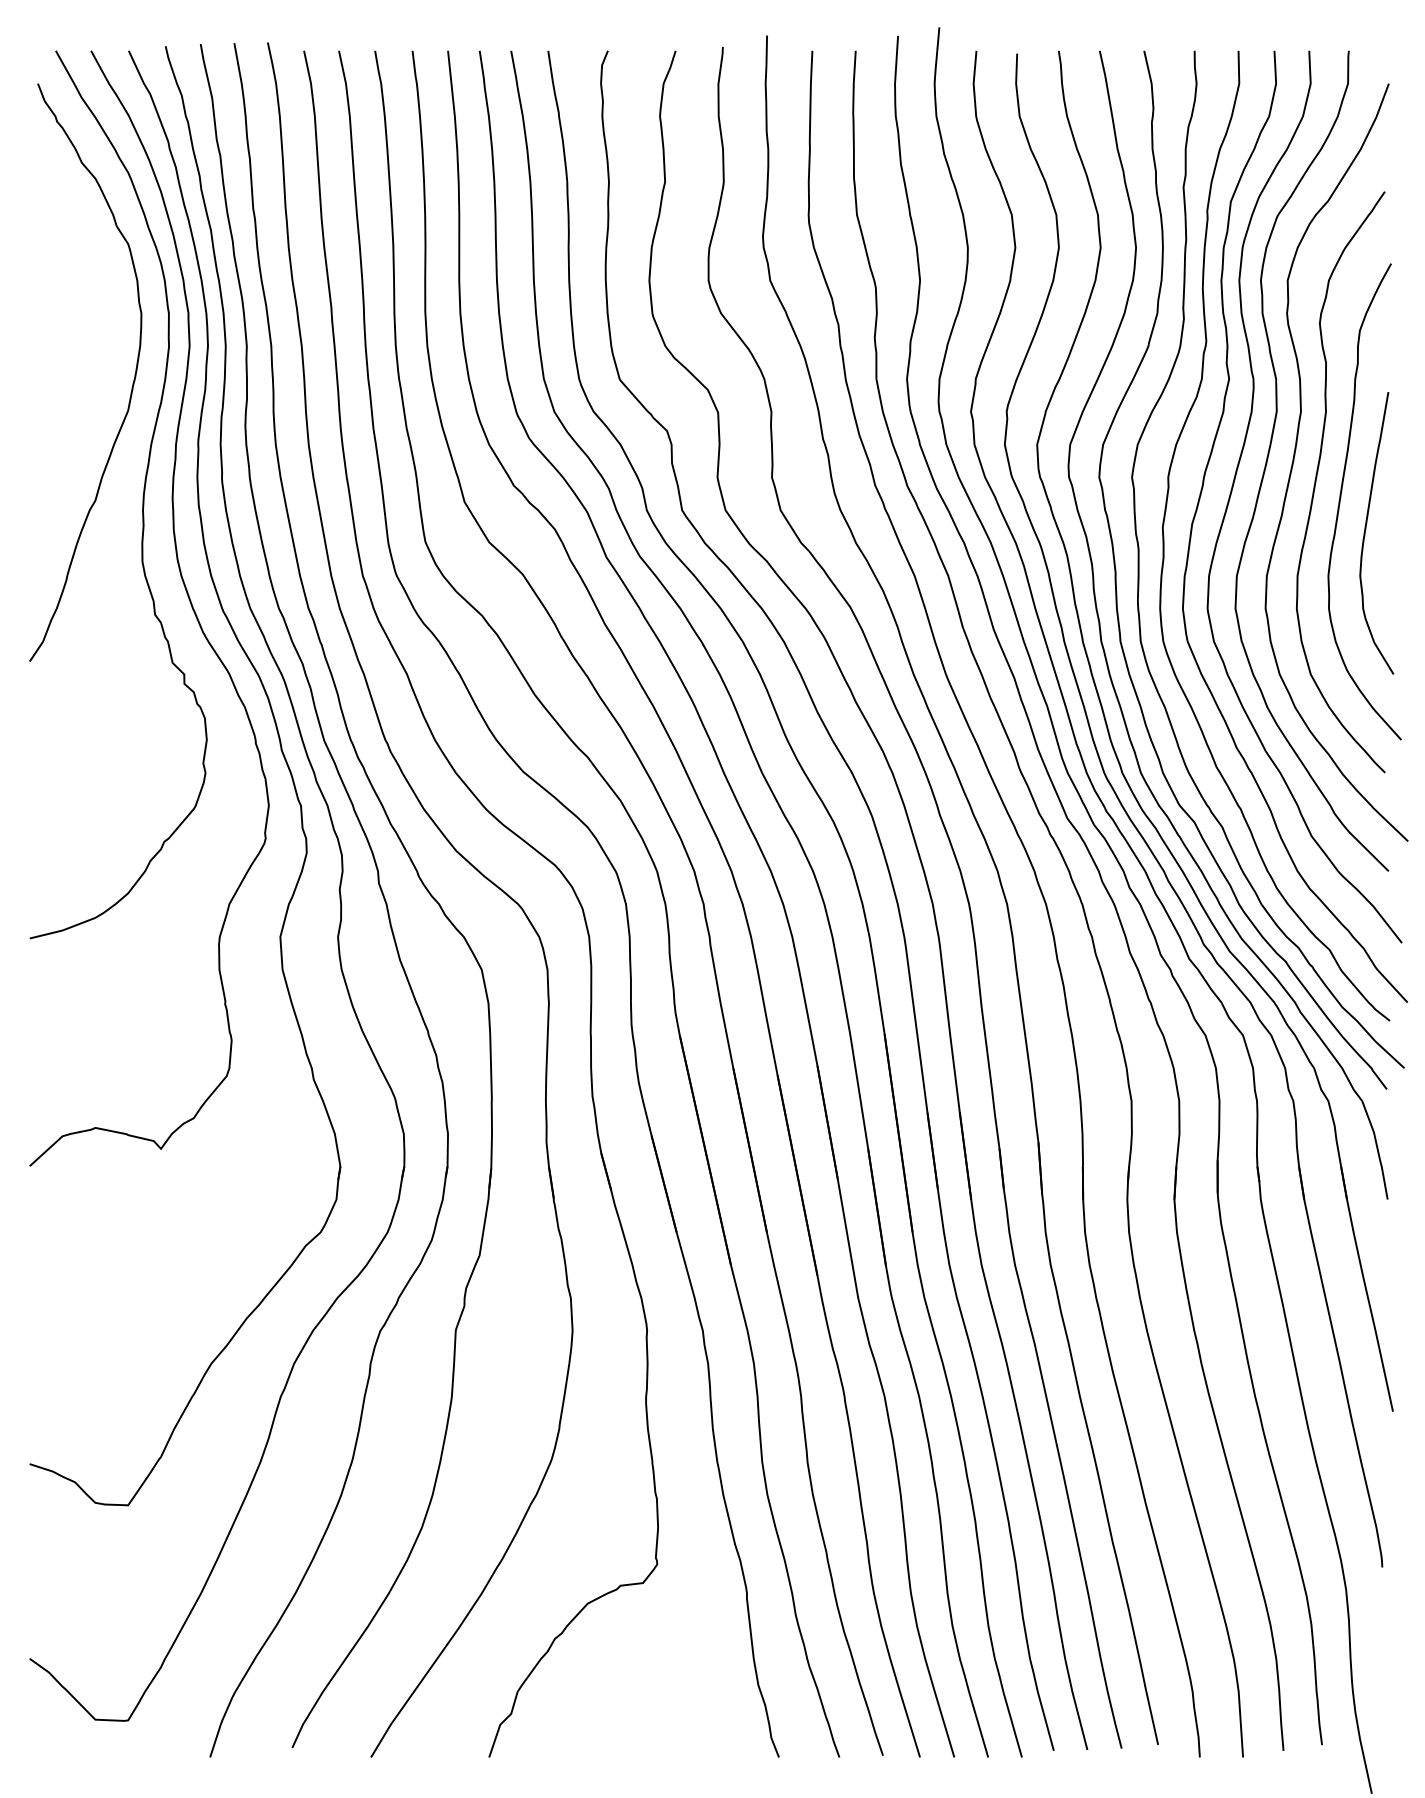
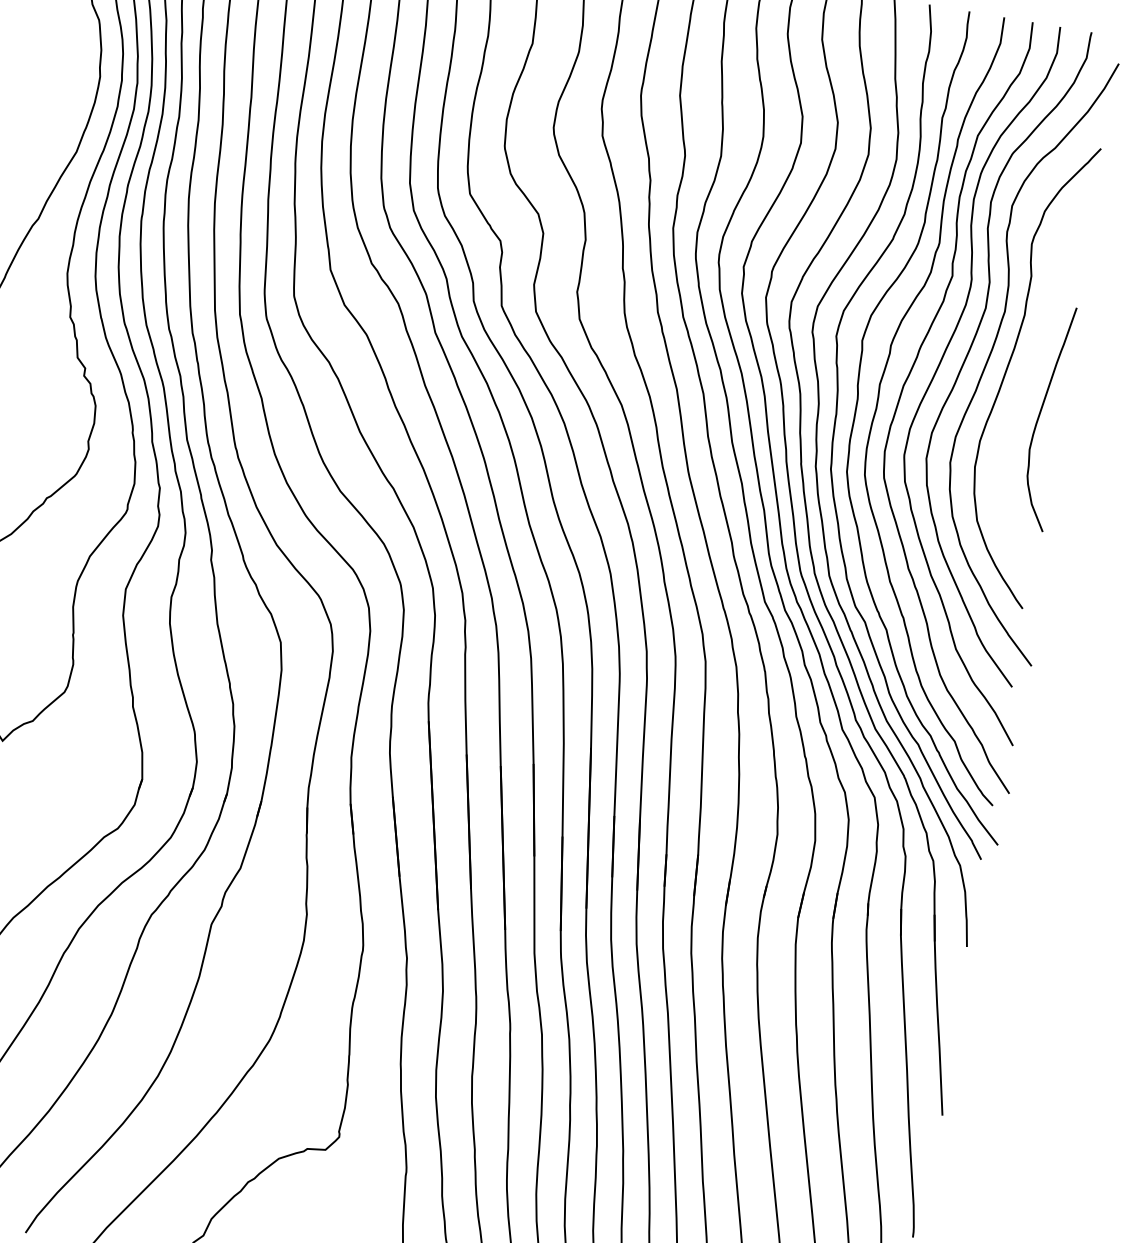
curve: (1341, 497) -> (1025, 384), removed

